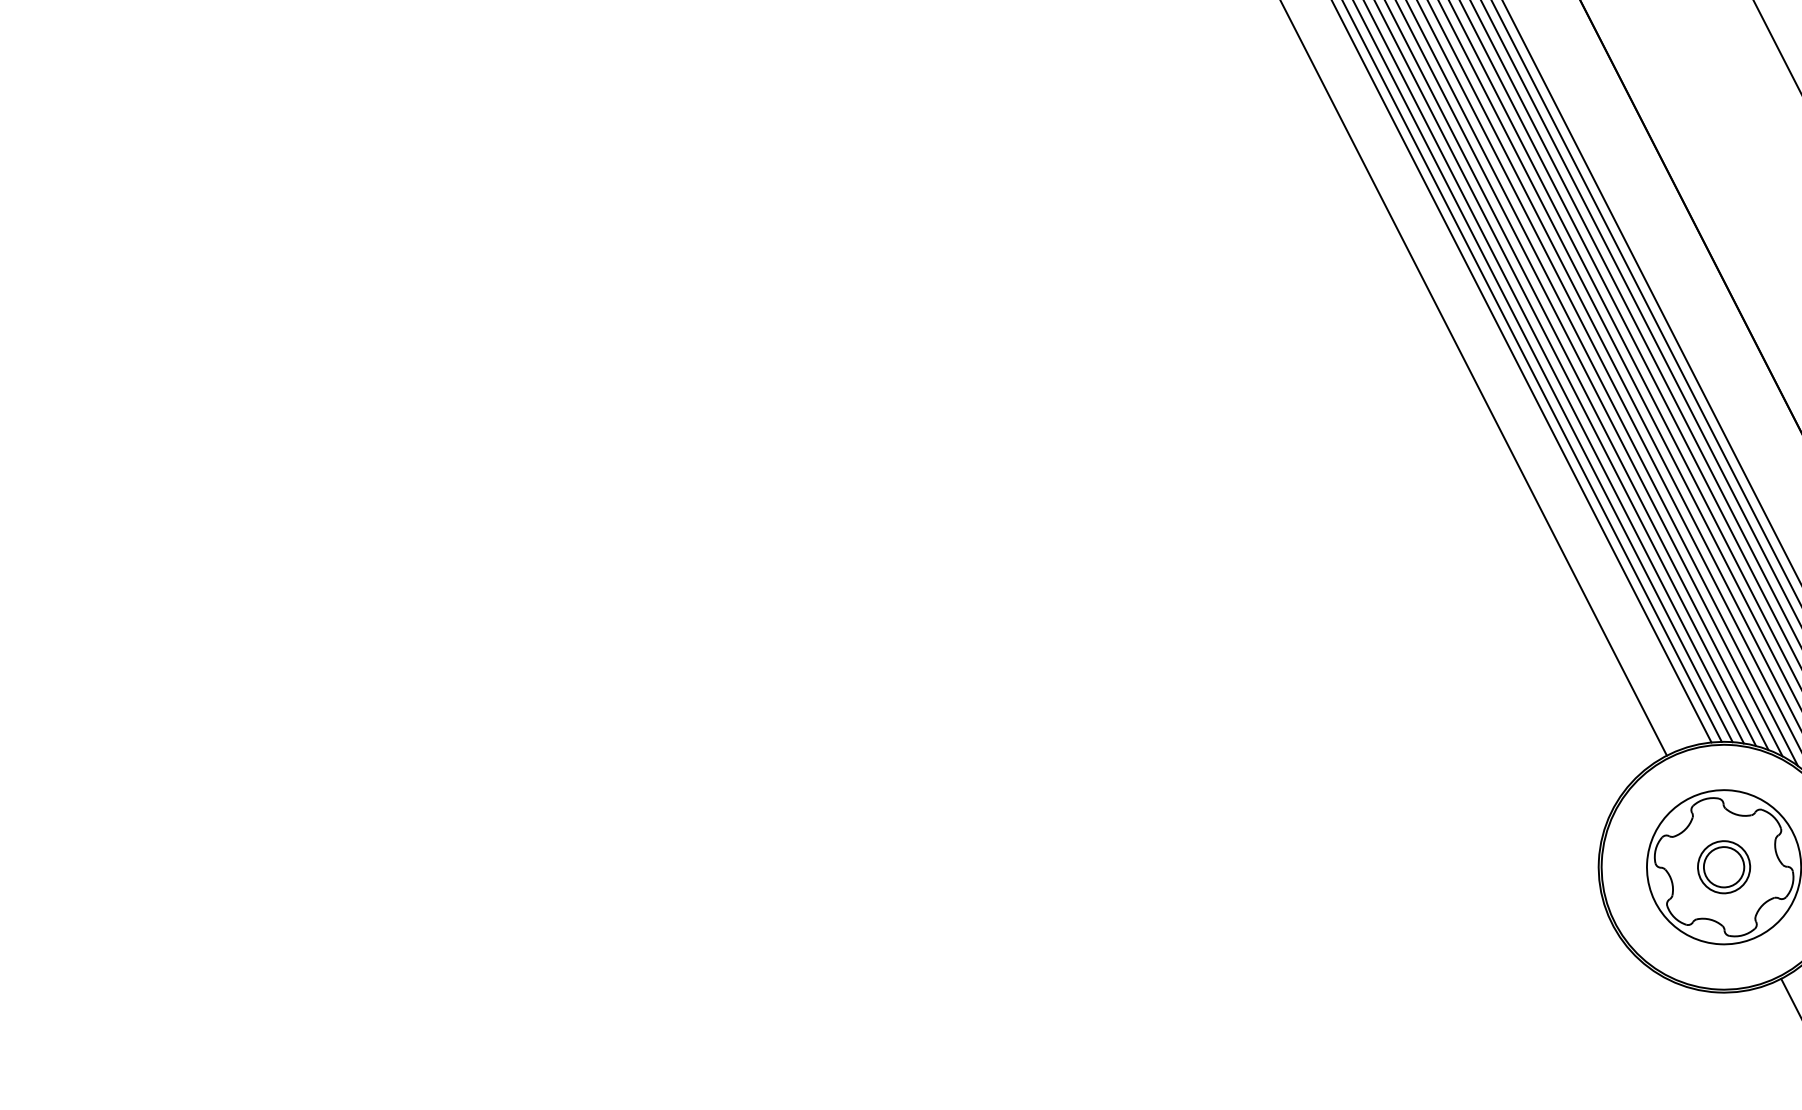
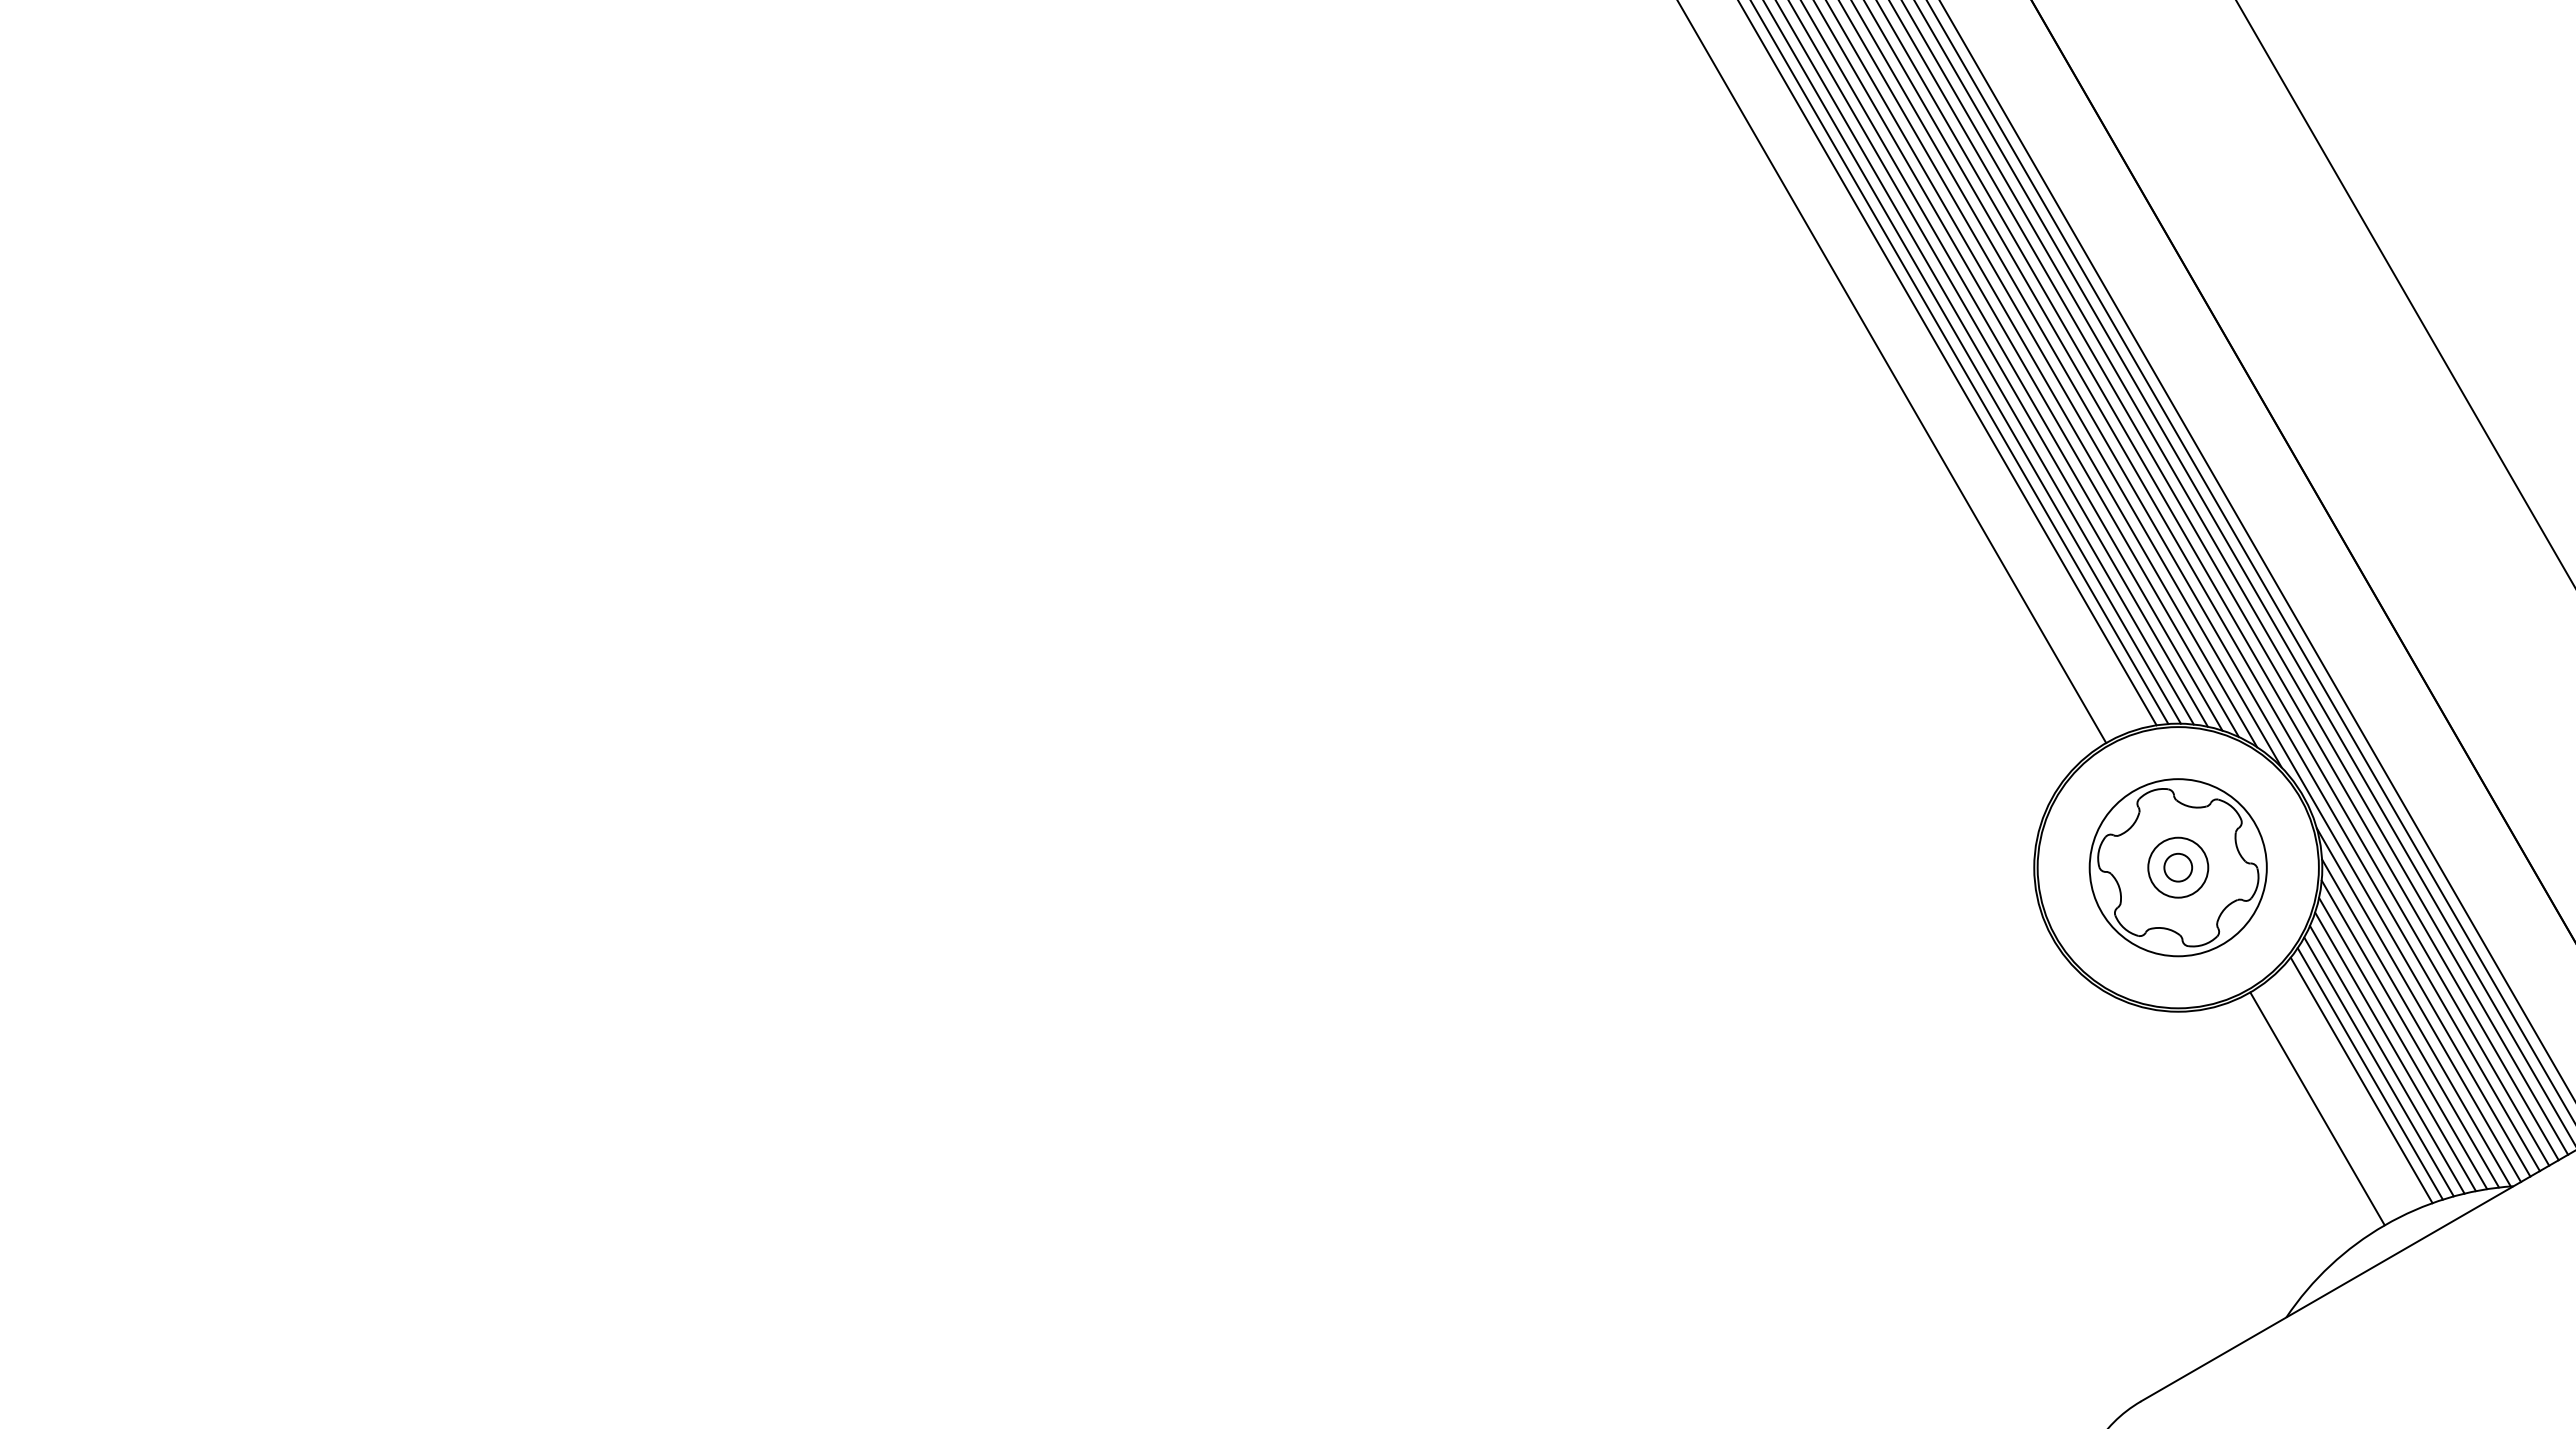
circle: (1724, 867) -> (2178, 867), size x0.6

